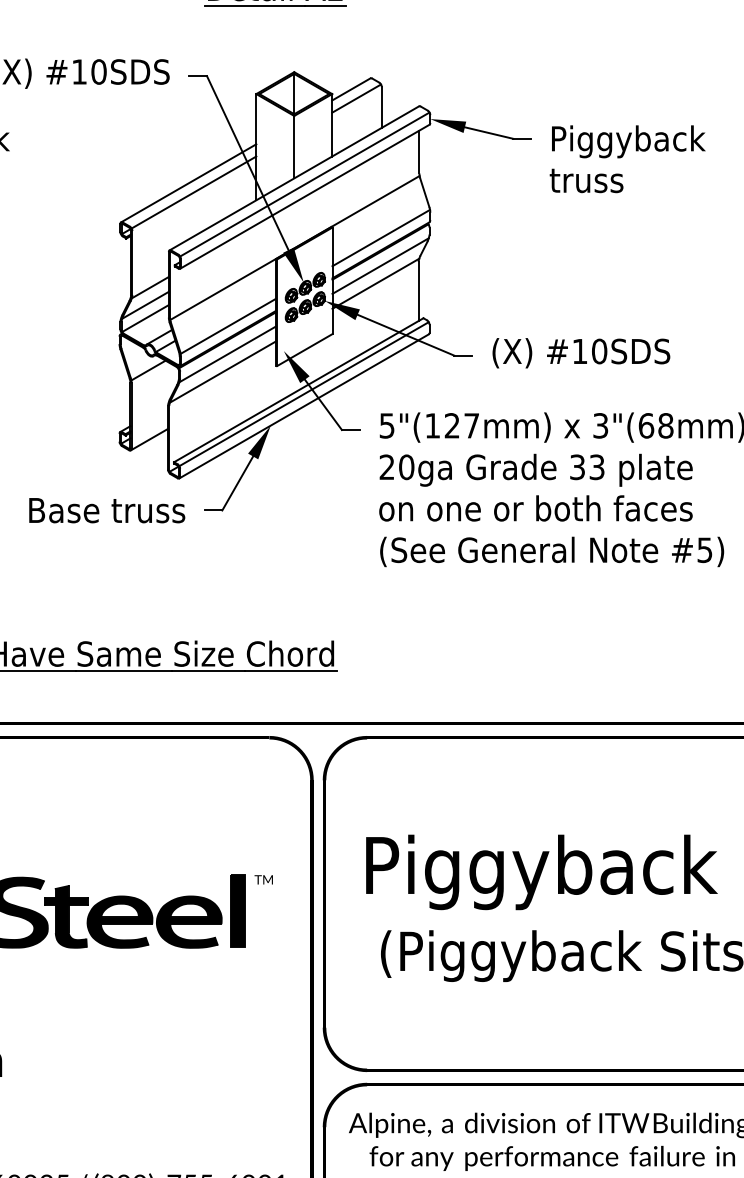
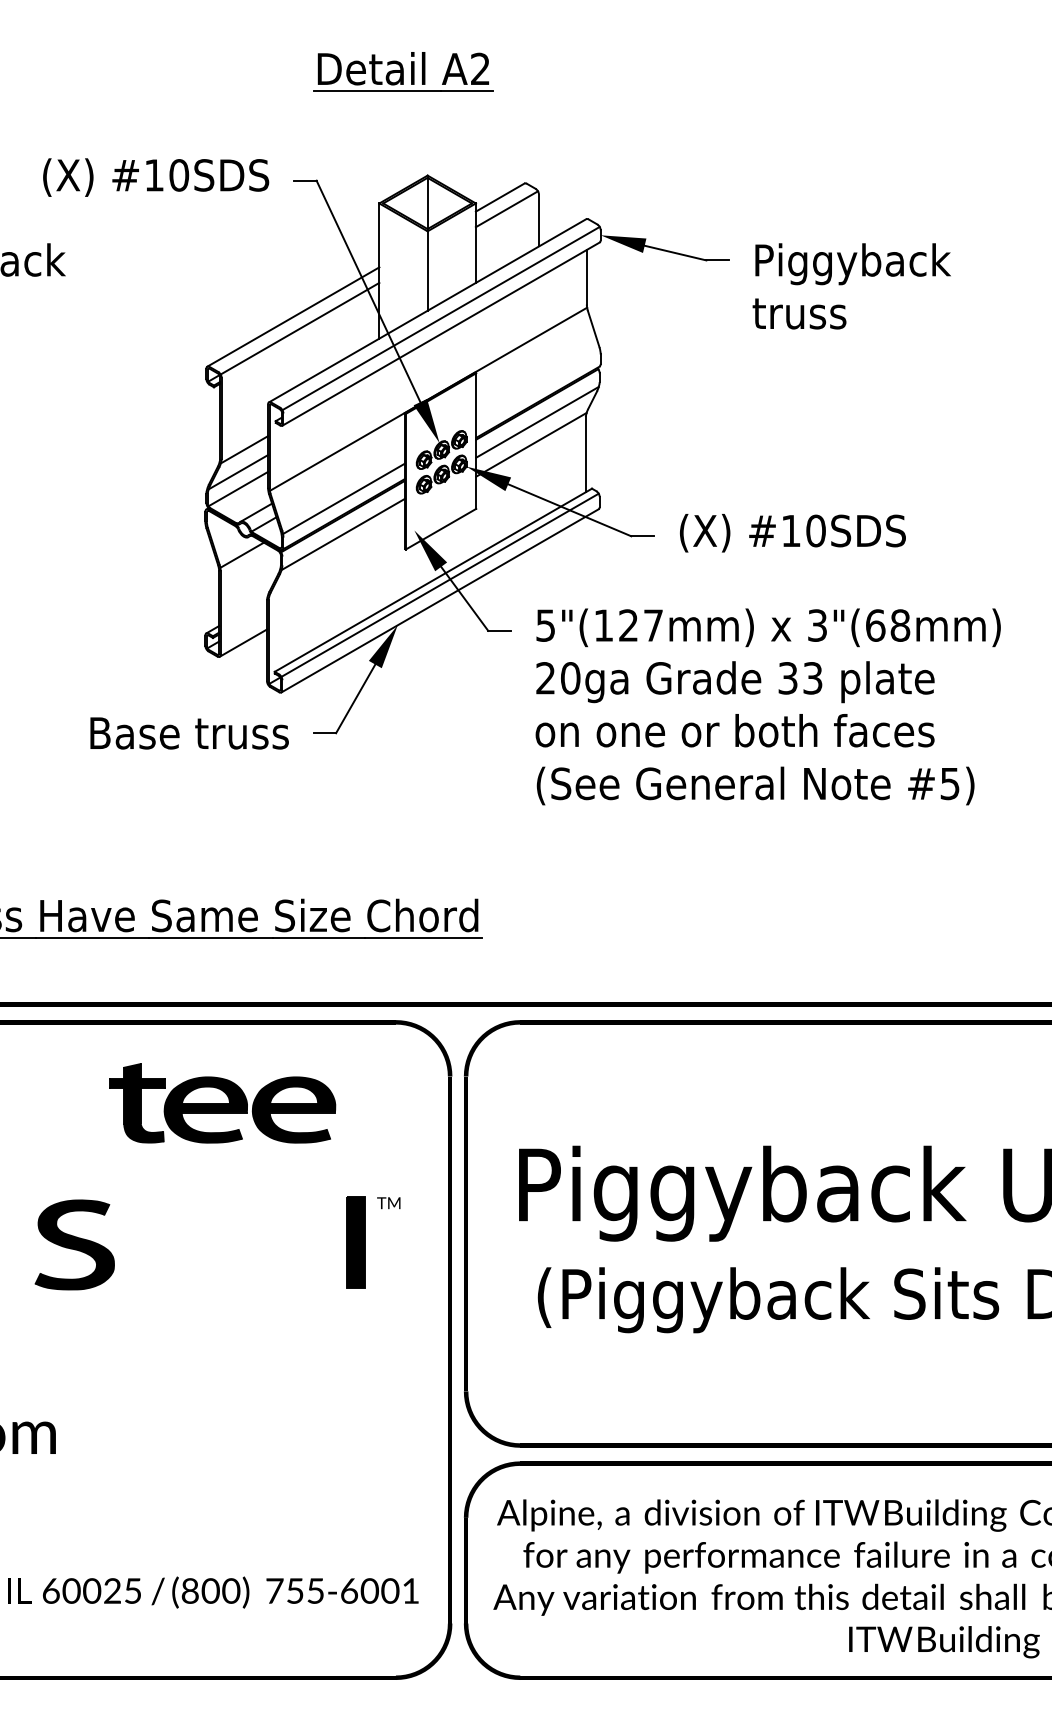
line: (381, 237) -> (538, 386), removed
line: (222, 372) -> (336, 557), removed
part: (133, 917) -> (222, 1103), moved

